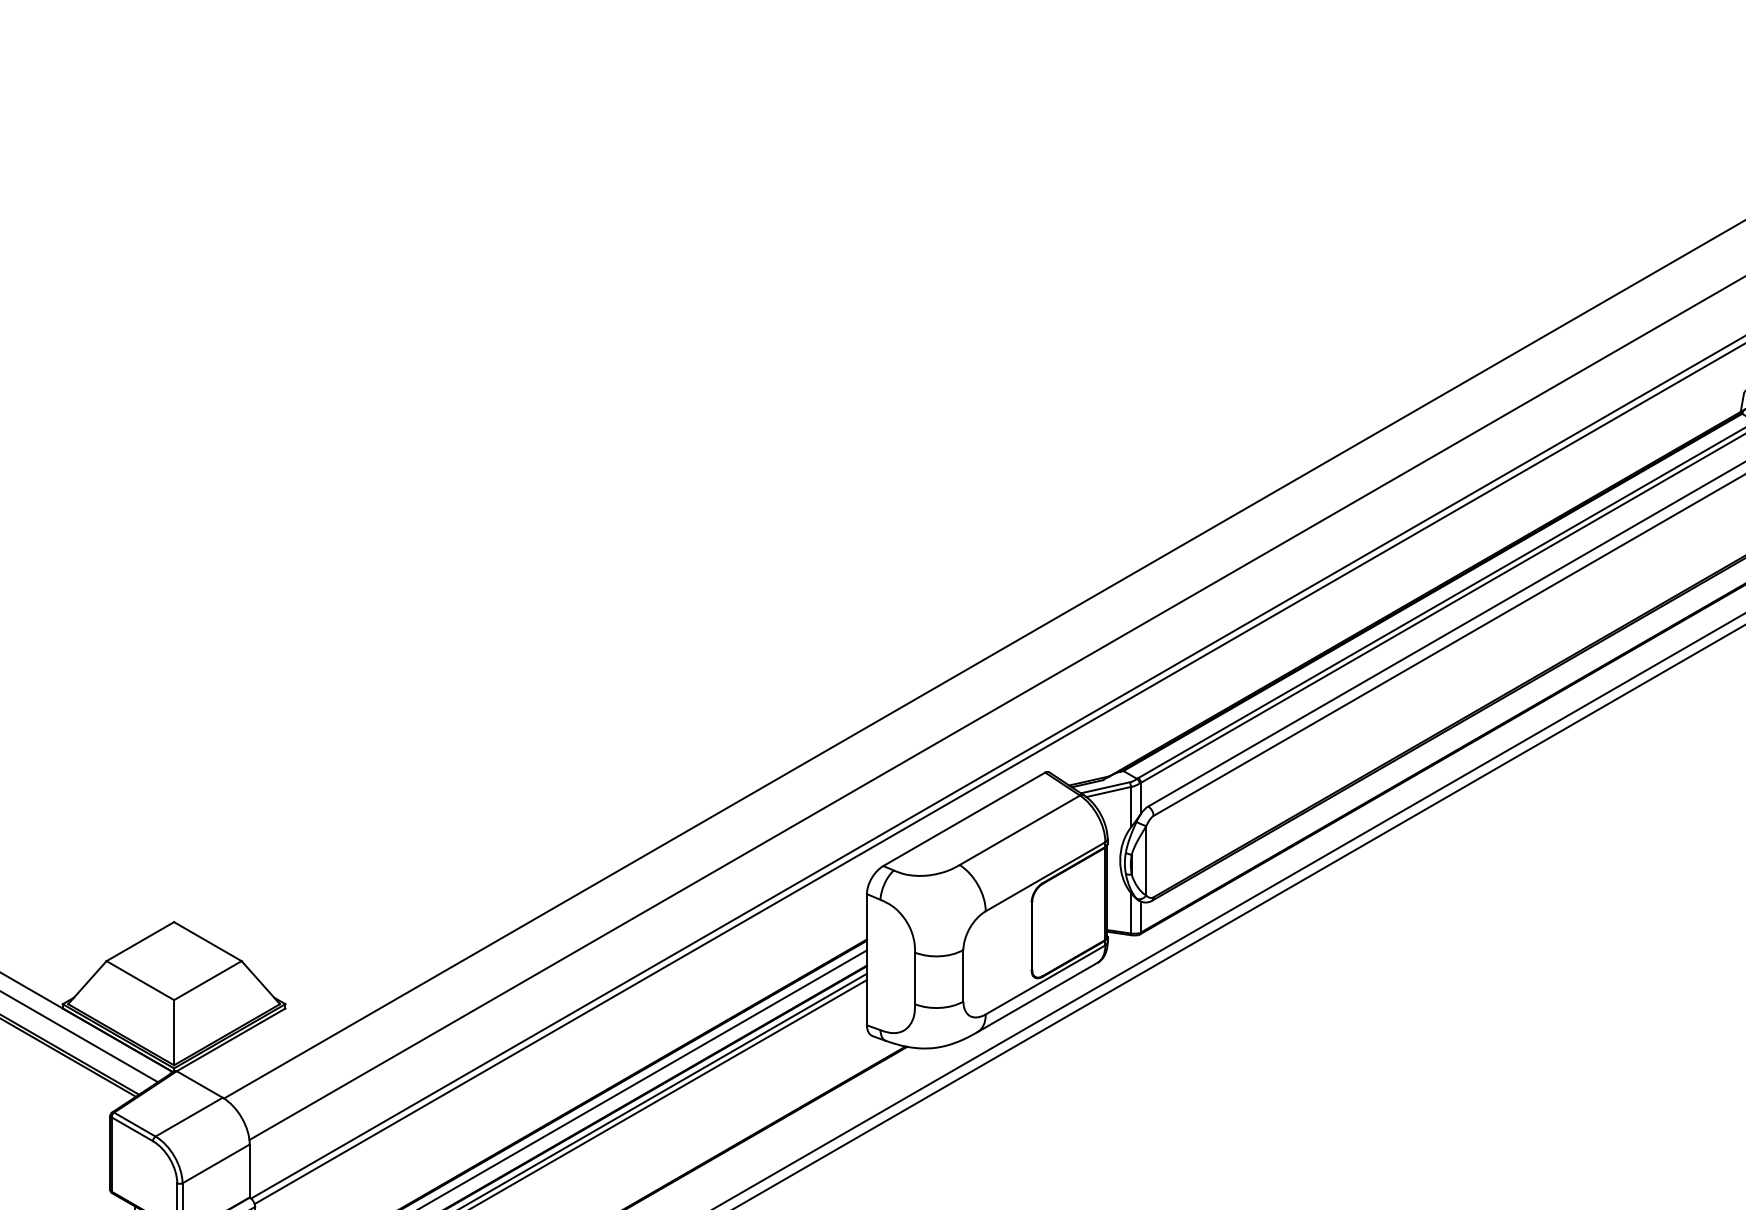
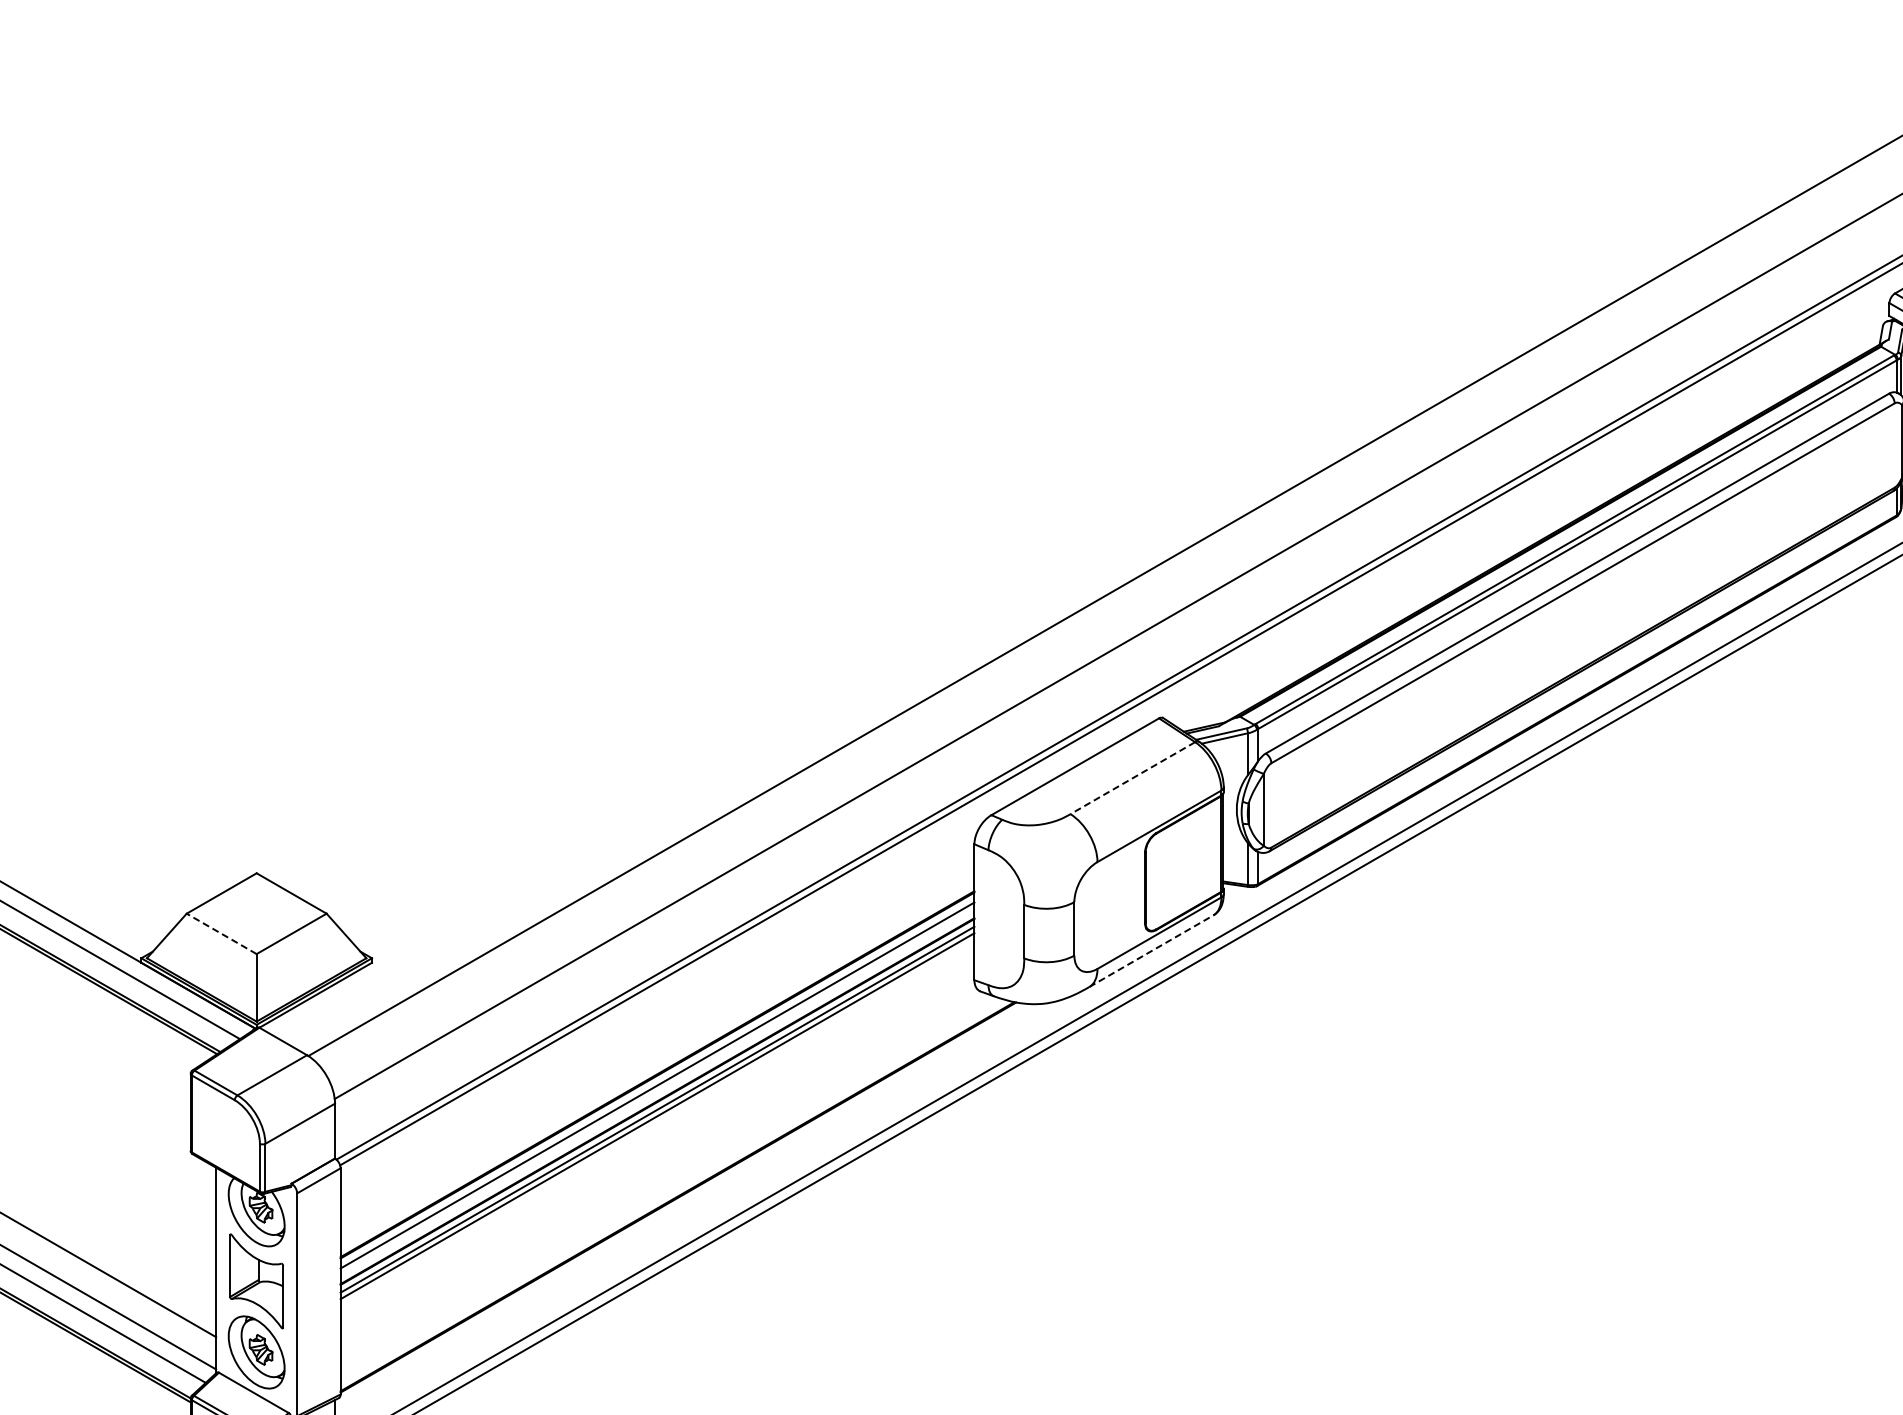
line: (1019, 830) -> (1132, 778), solid -> dashed
line: (140, 980) -> (221, 933), solid -> dashed
line: (1037, 997) -> (1151, 951), solid -> dashed

